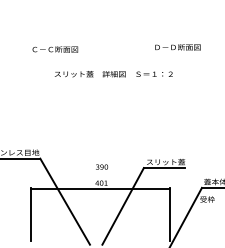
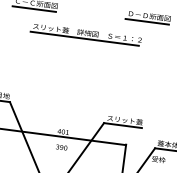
line: (175, 53) -> (146, 21), added
line: (53, 55) -> (34, 8), added
line: (111, 80) -> (84, 38), added
text: (101, 166) -> (61, 146), moved

